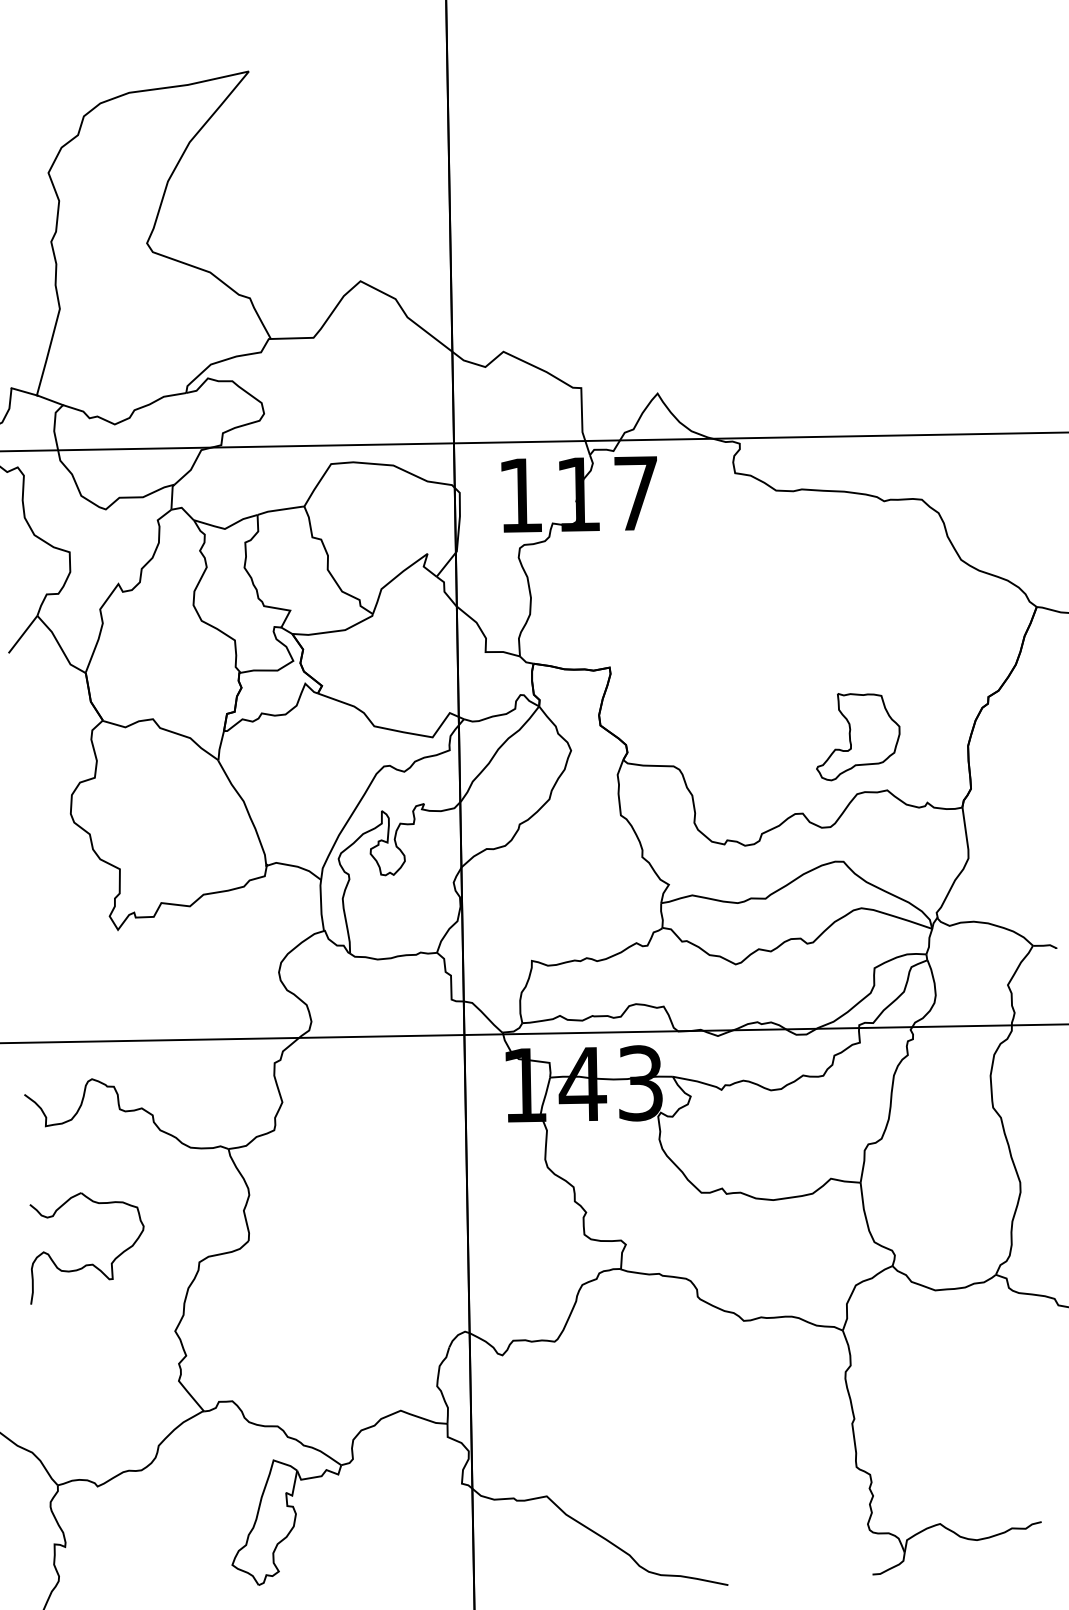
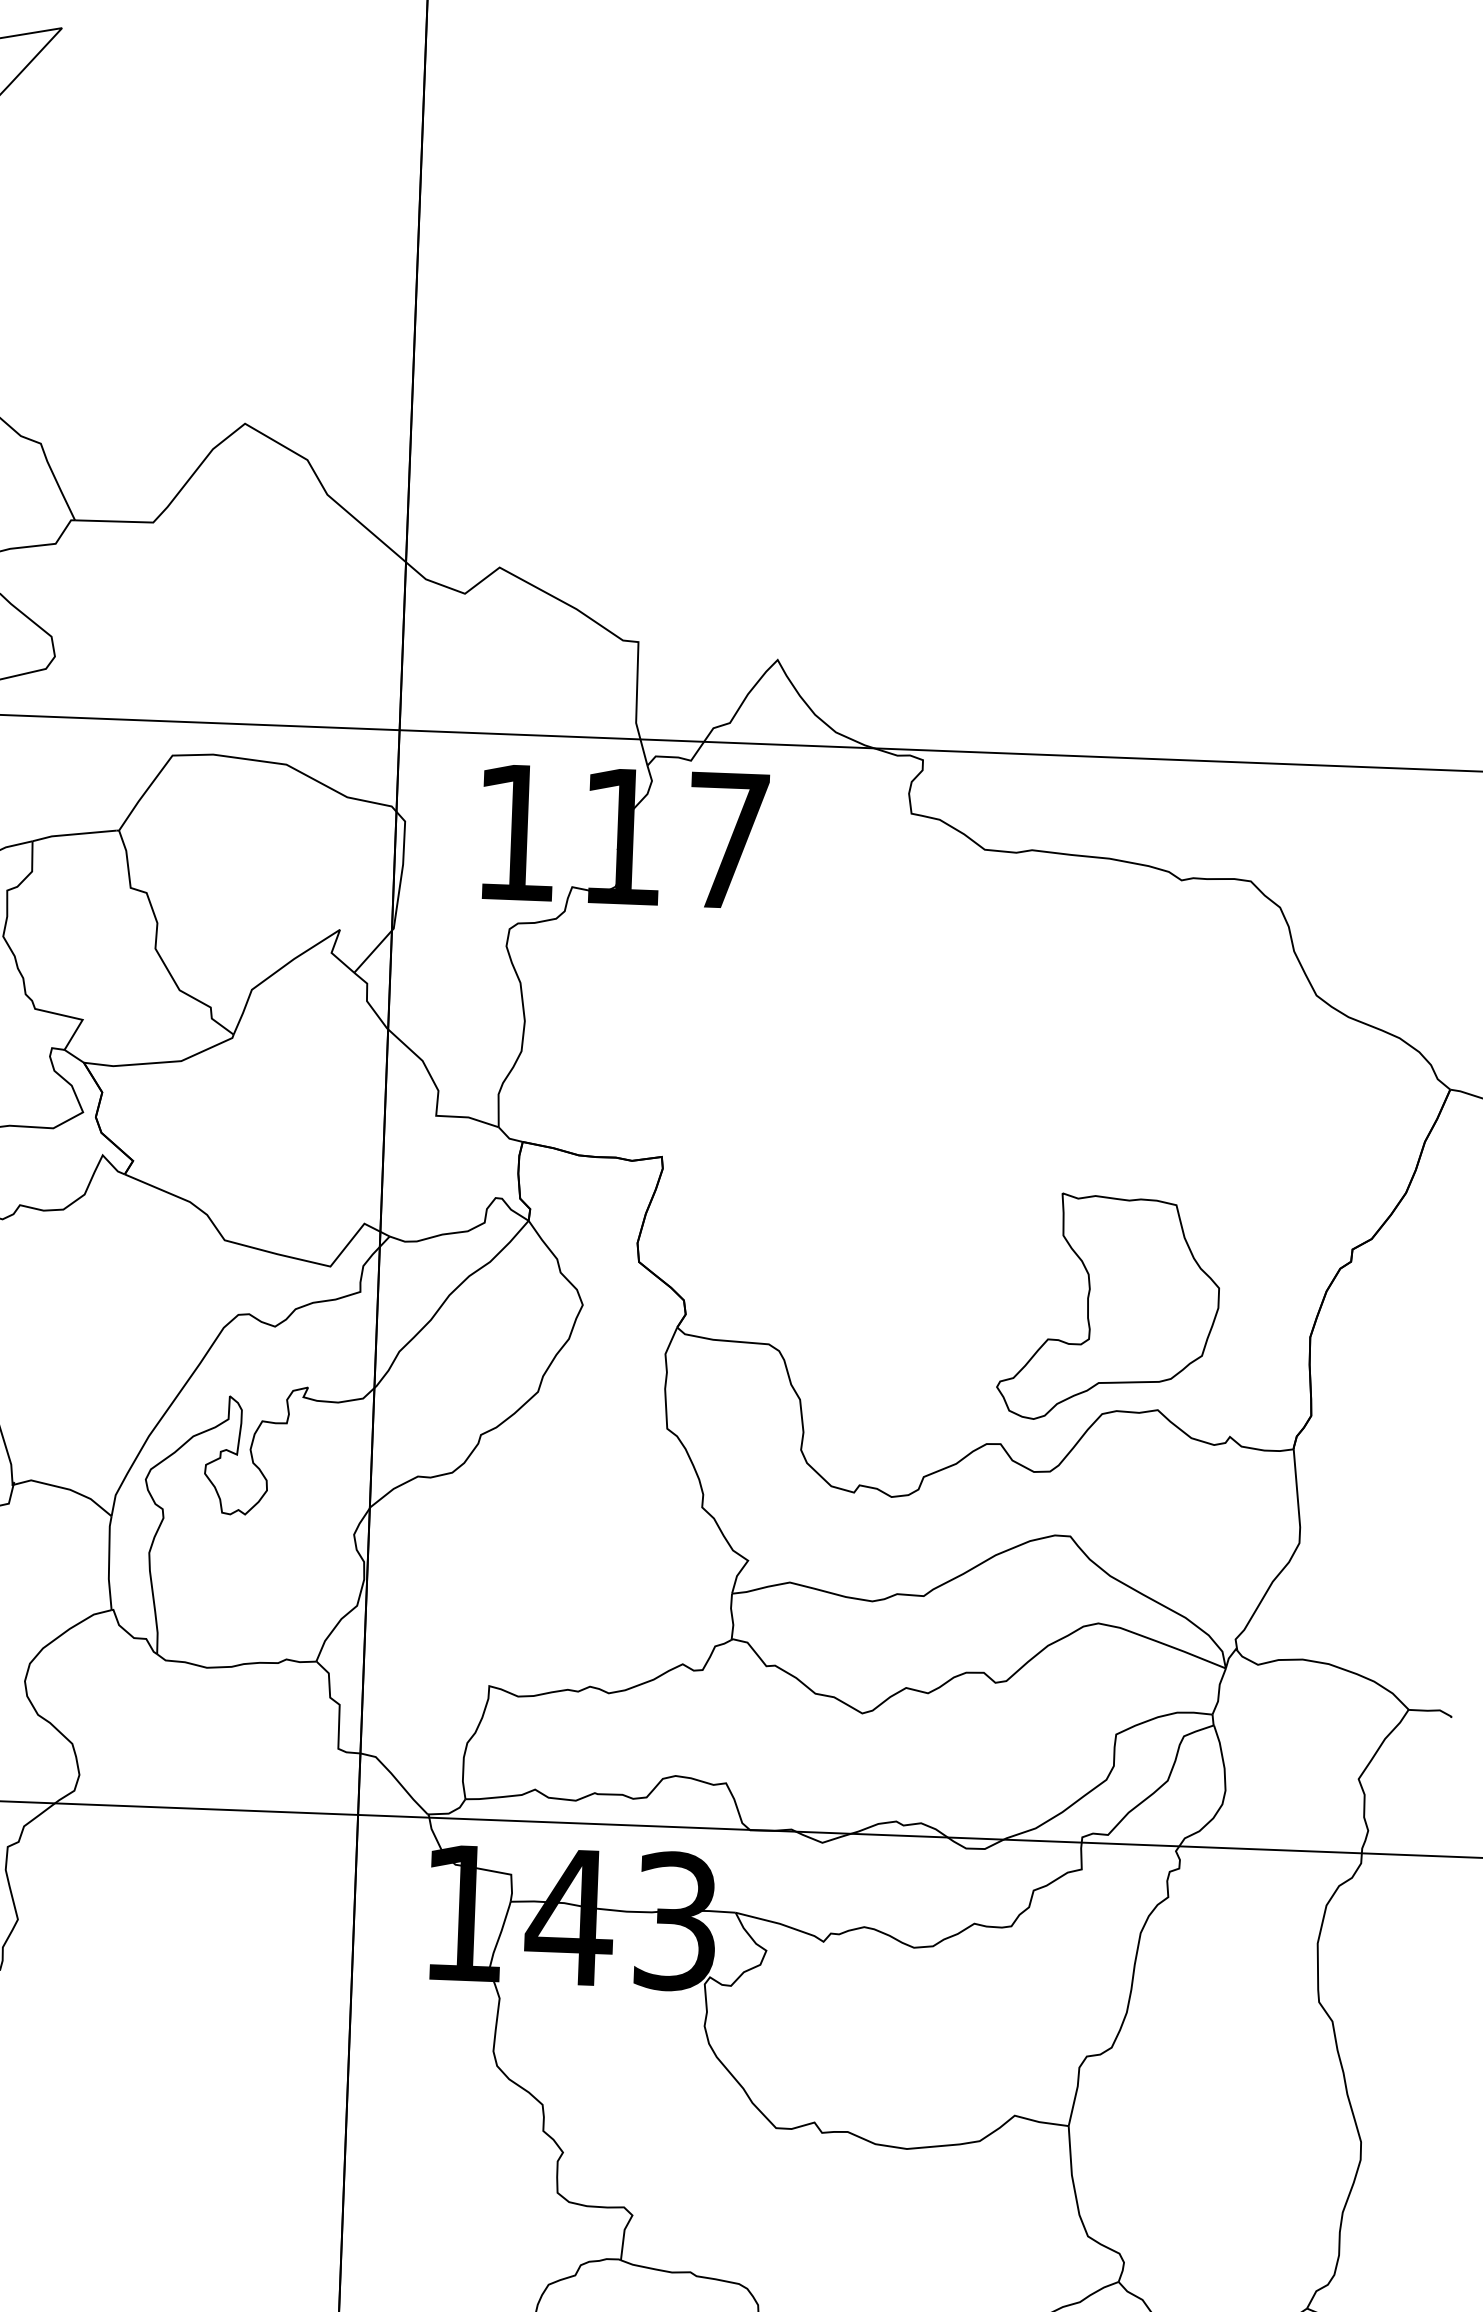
part: (858, 736) -> (1110, 1308), size x1.43

